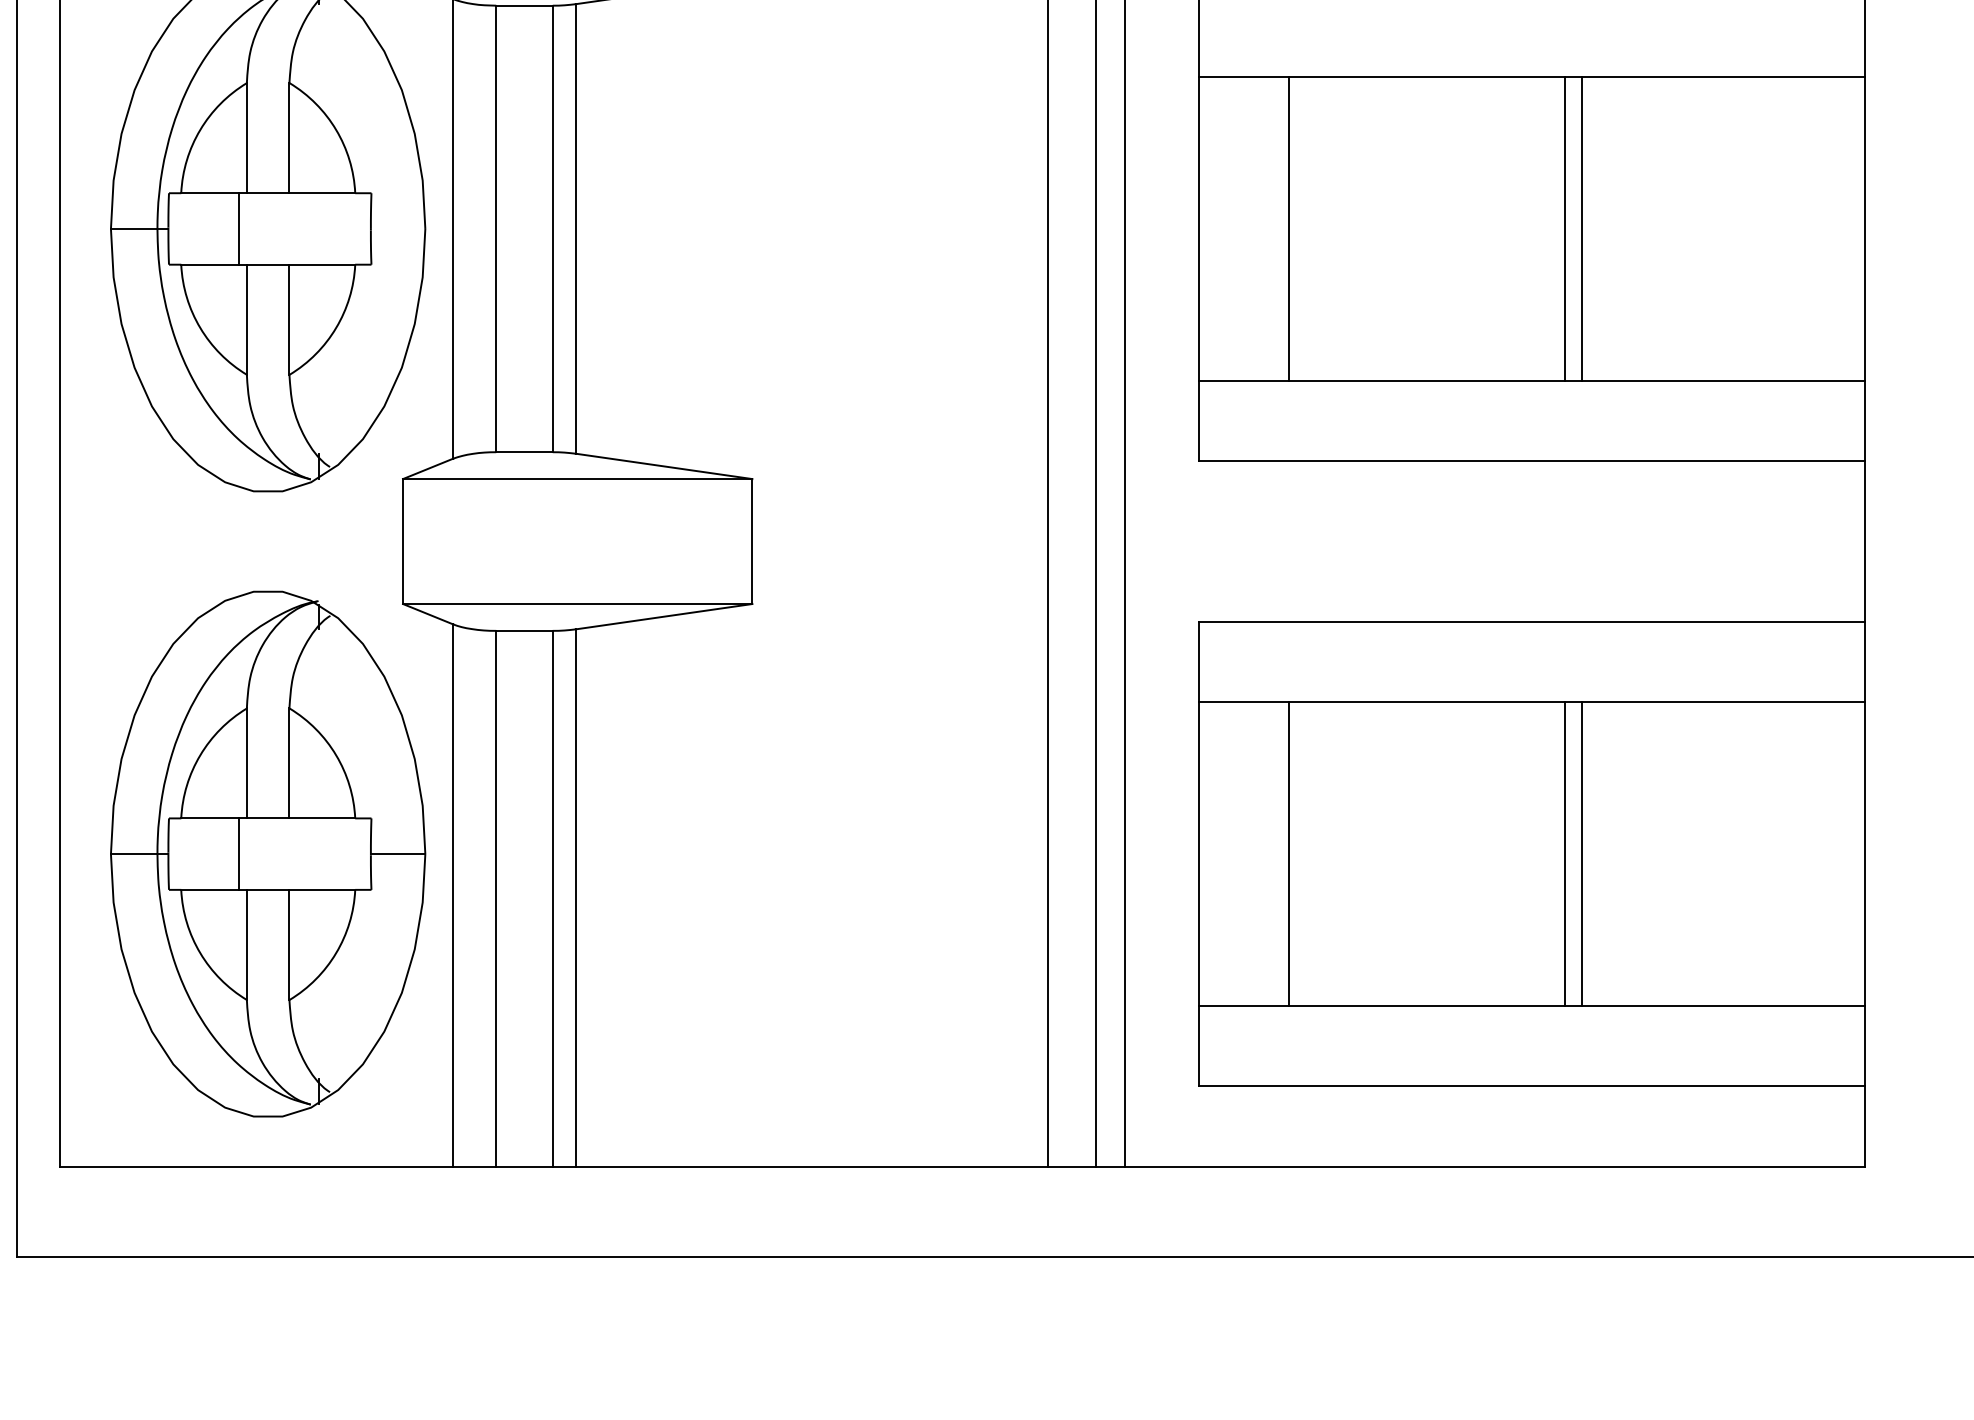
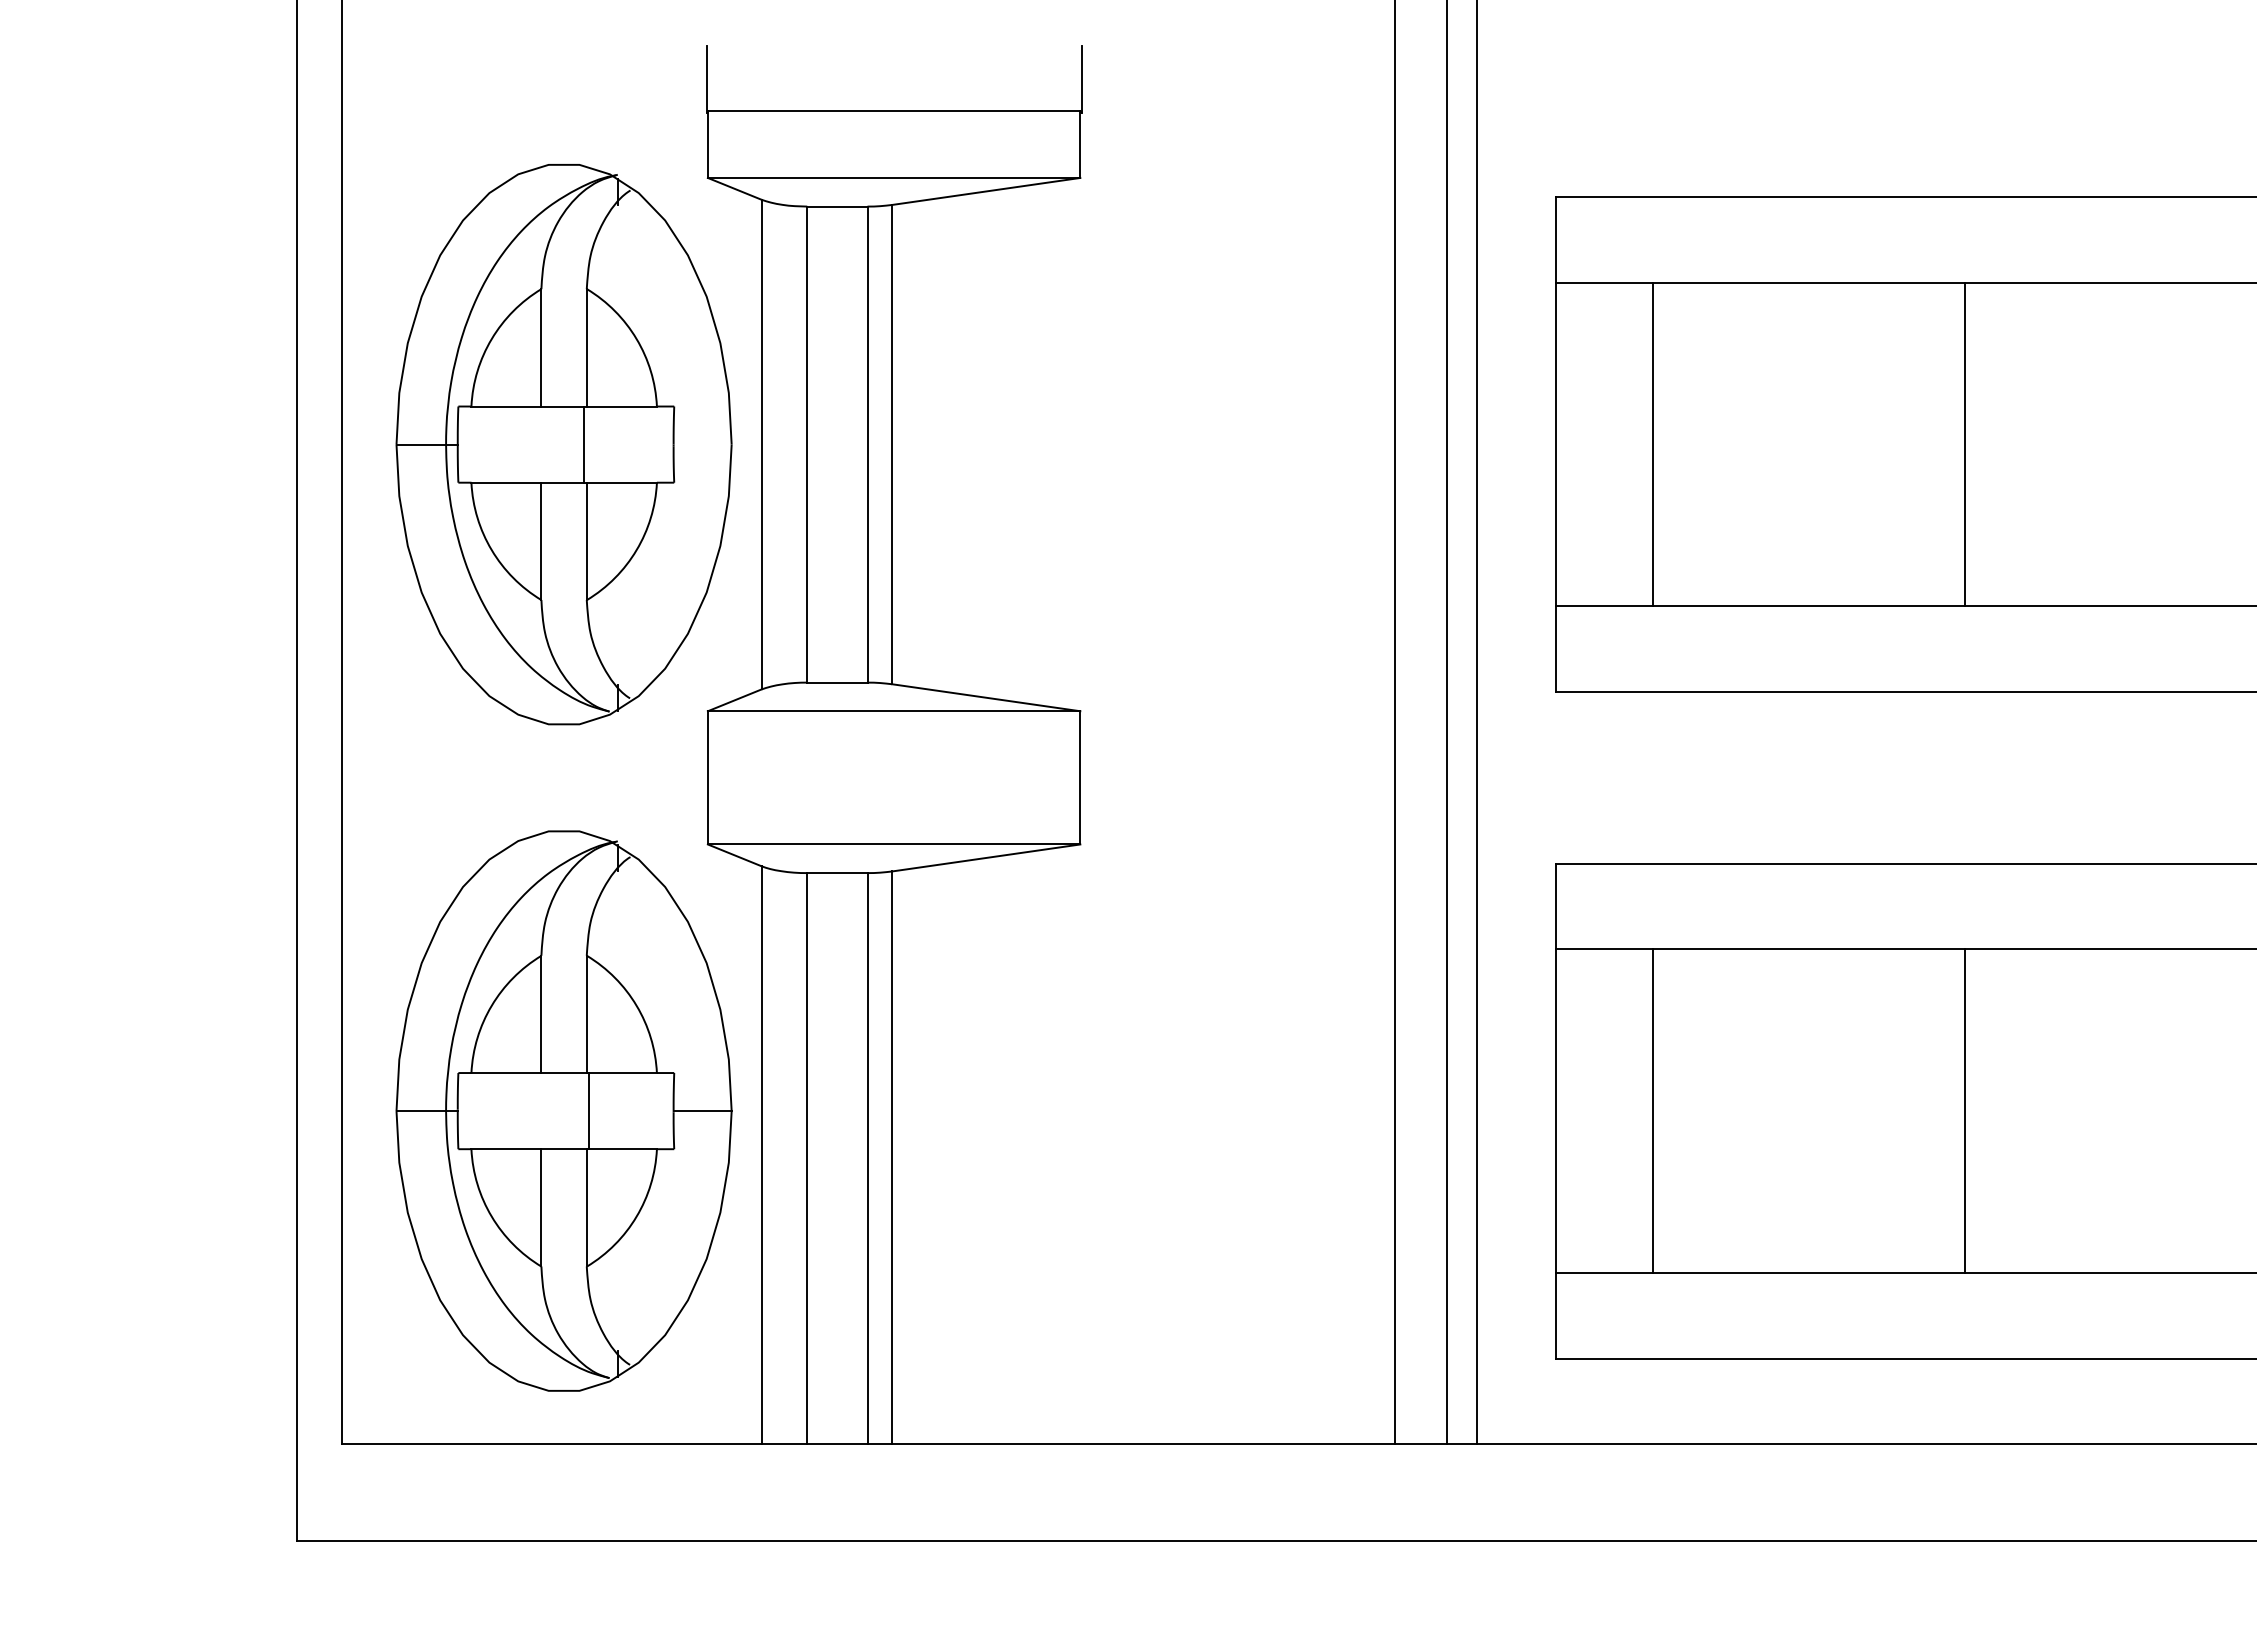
line: (238, 228) -> (583, 444), moved
line: (1564, 228) -> (1946, 444), removed
line: (1564, 853) -> (1946, 1110), removed
line: (238, 854) -> (588, 1111), moved

